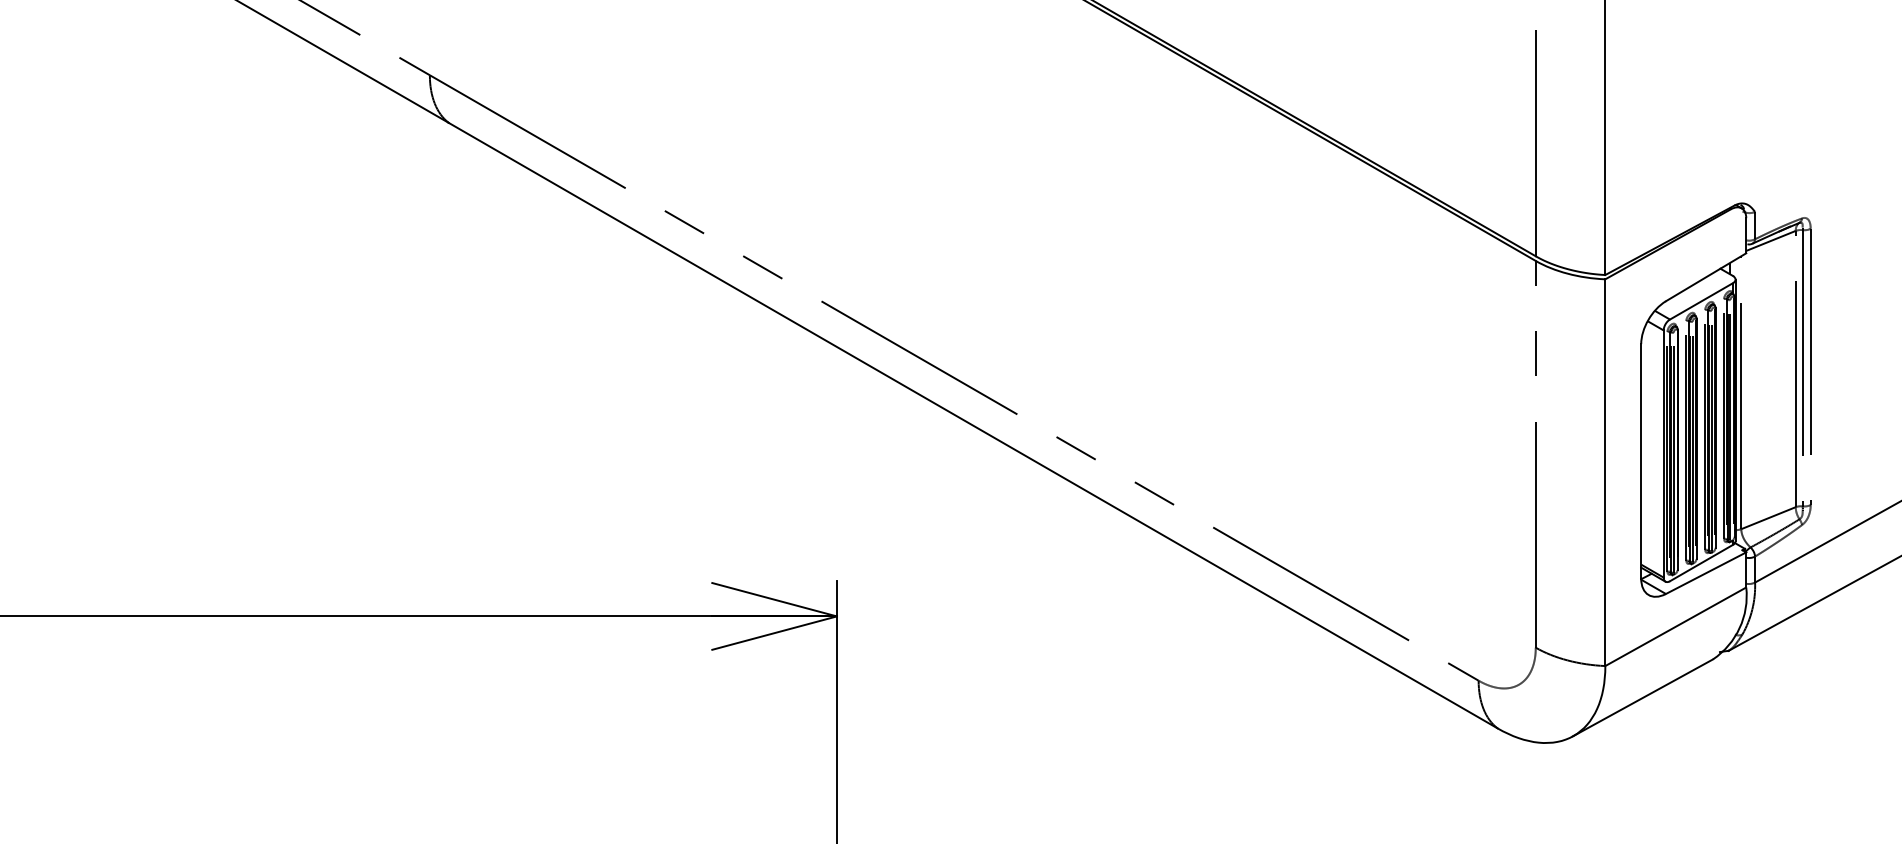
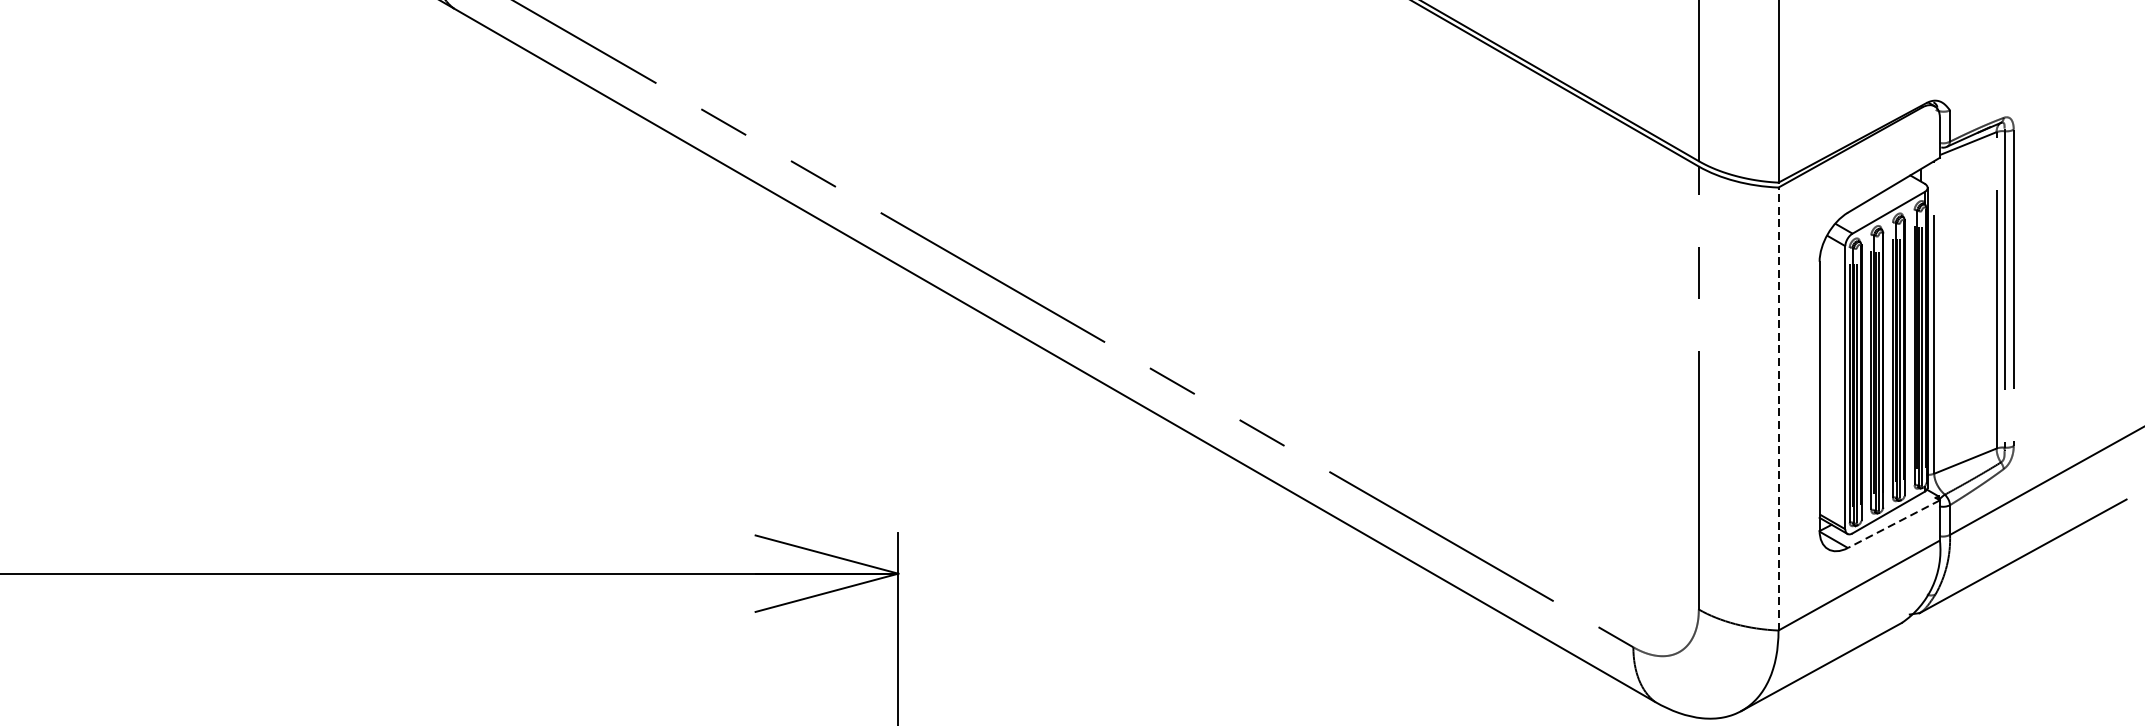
line: (1605, 472) -> (1778, 408), solid -> dashed
line: (1705, 573) -> (1893, 524), solid -> dashed

